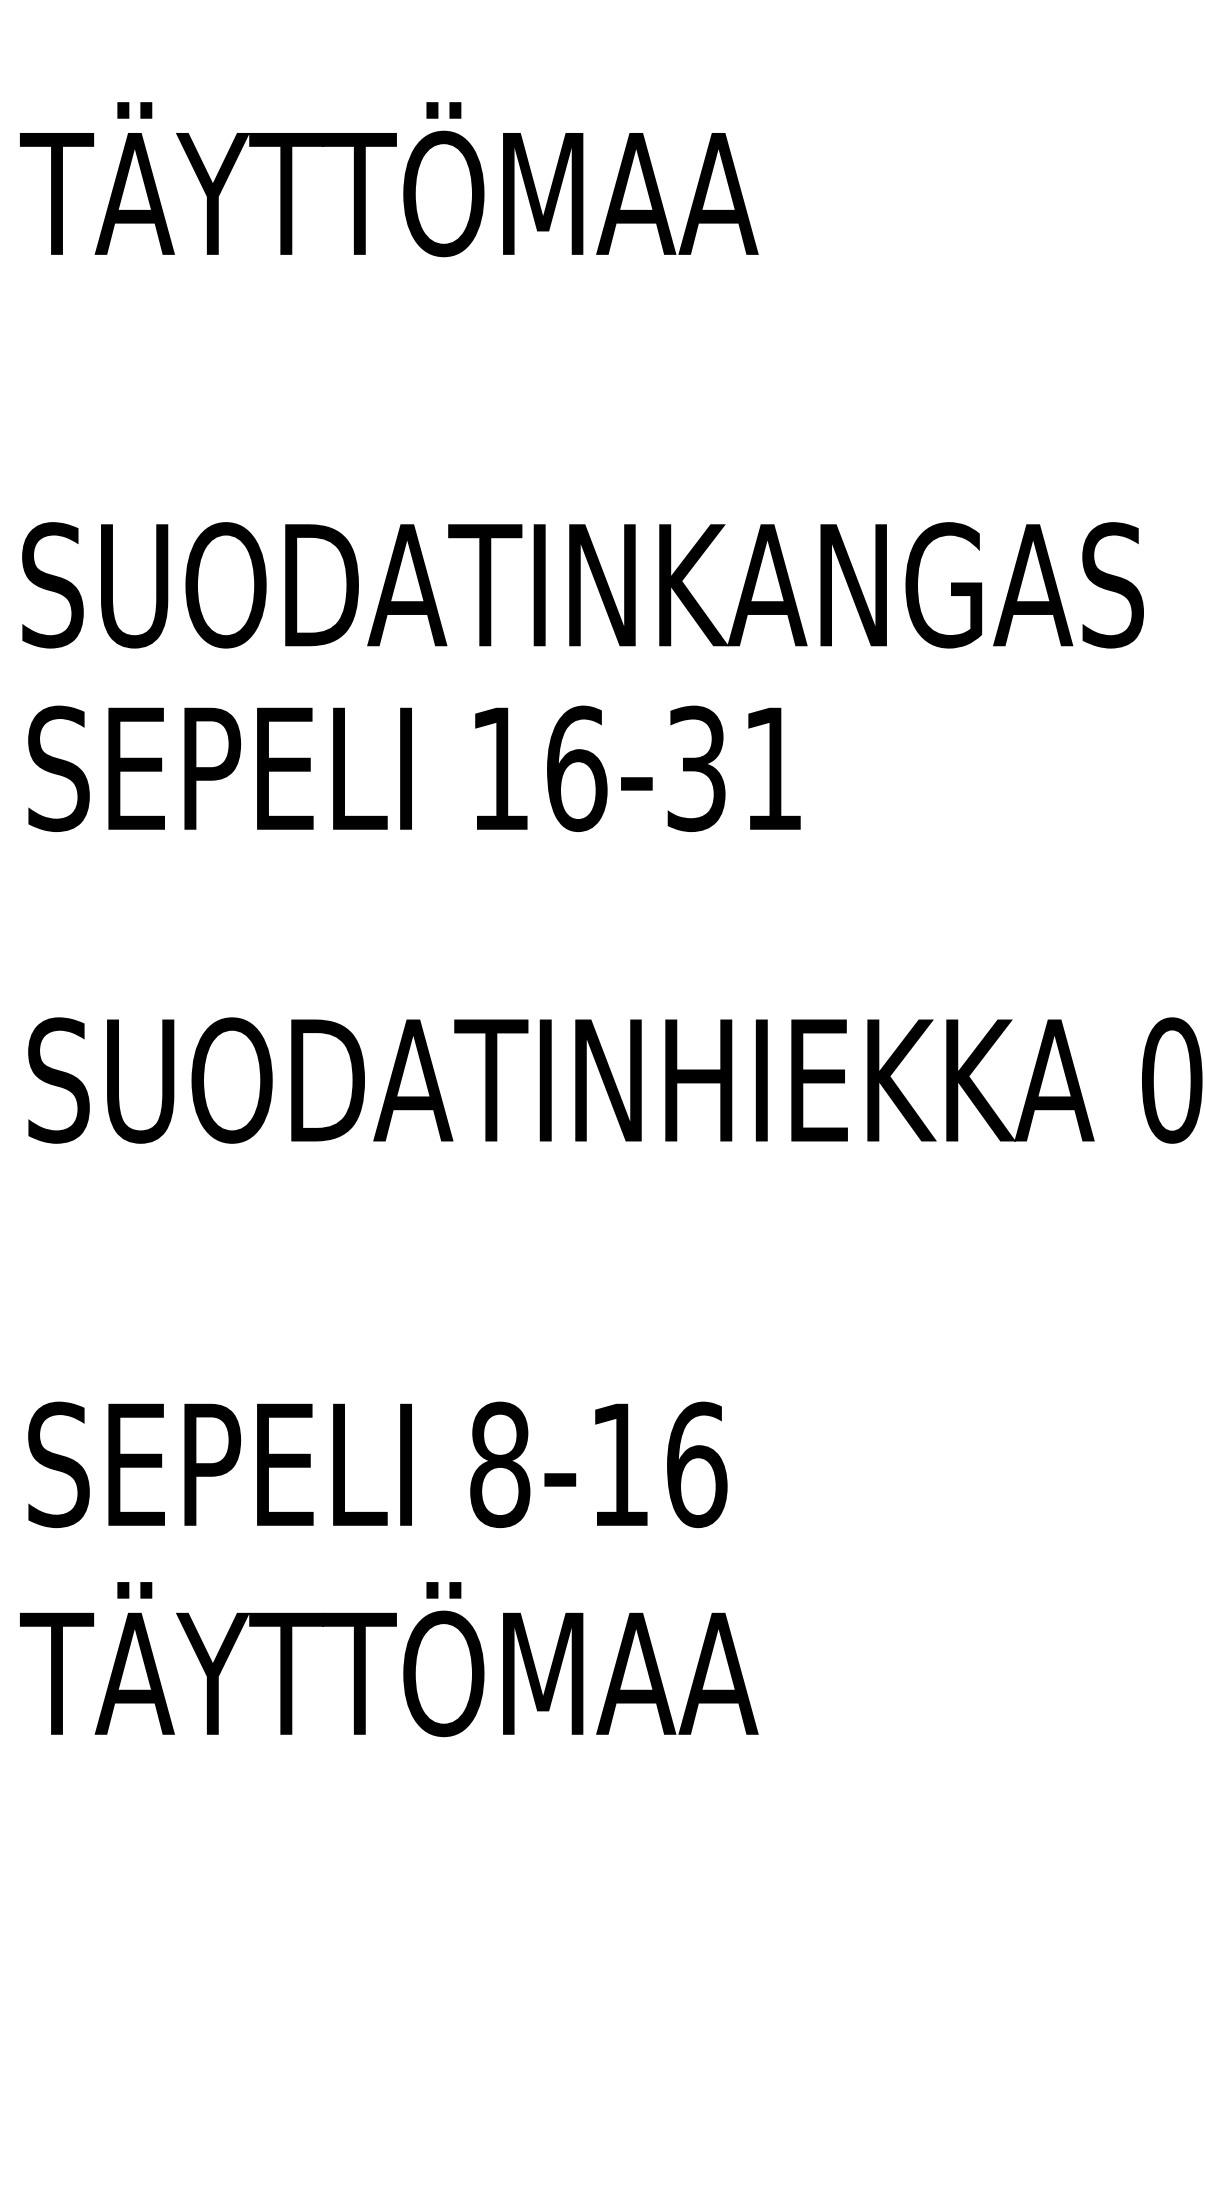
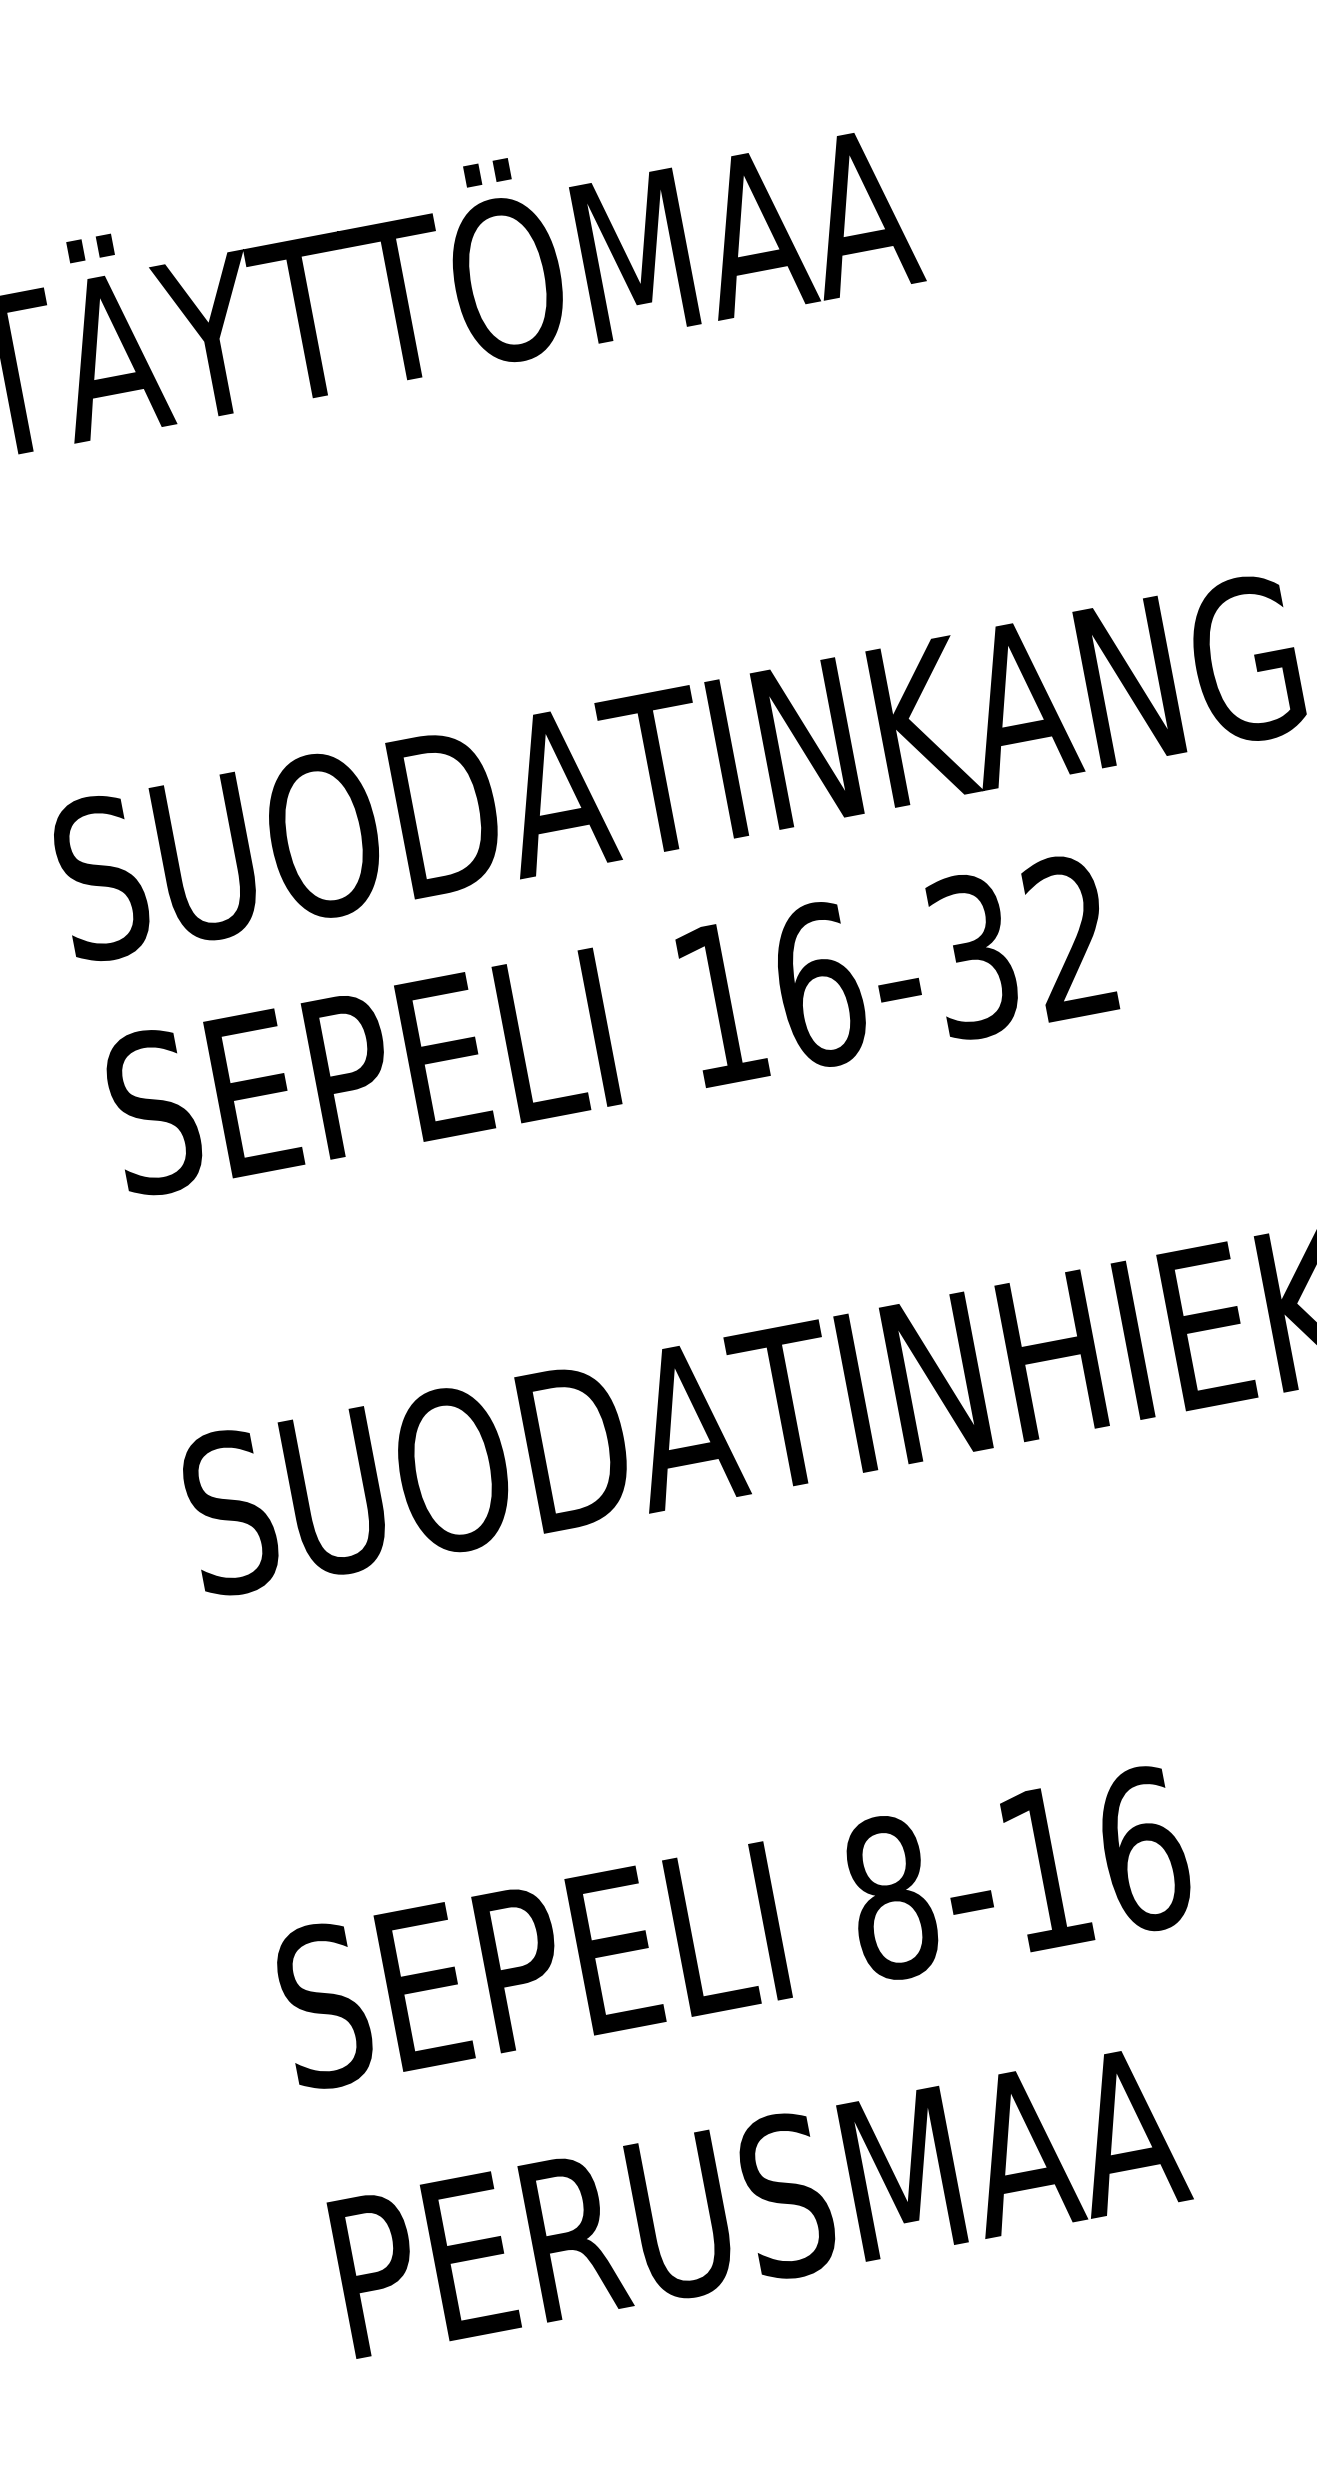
text: (772, 767) -> (1070, 935), 16-31 -> 16-32
text: (389, 1659) -> (796, 2174), TÄYTTÖMAA -> PERUSMAA

